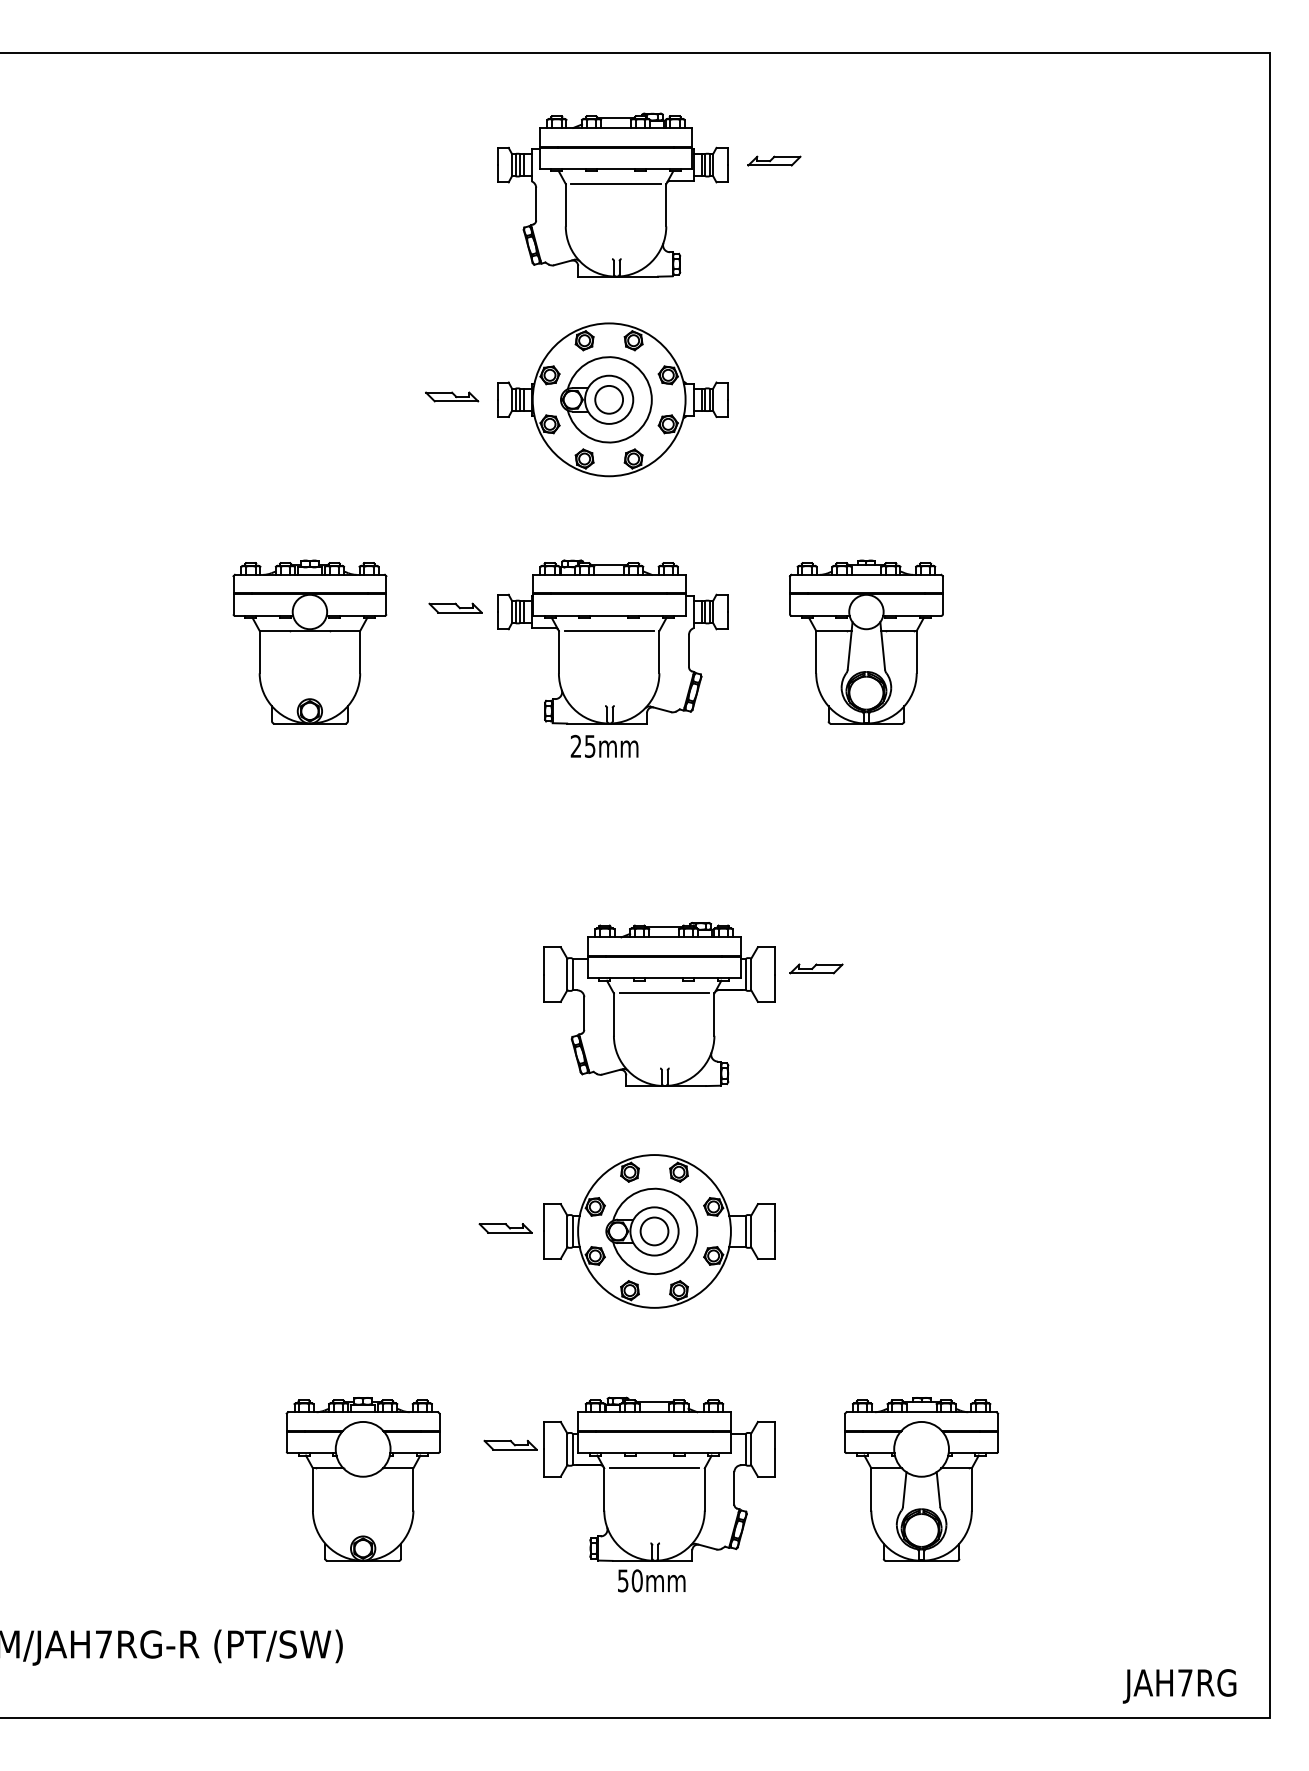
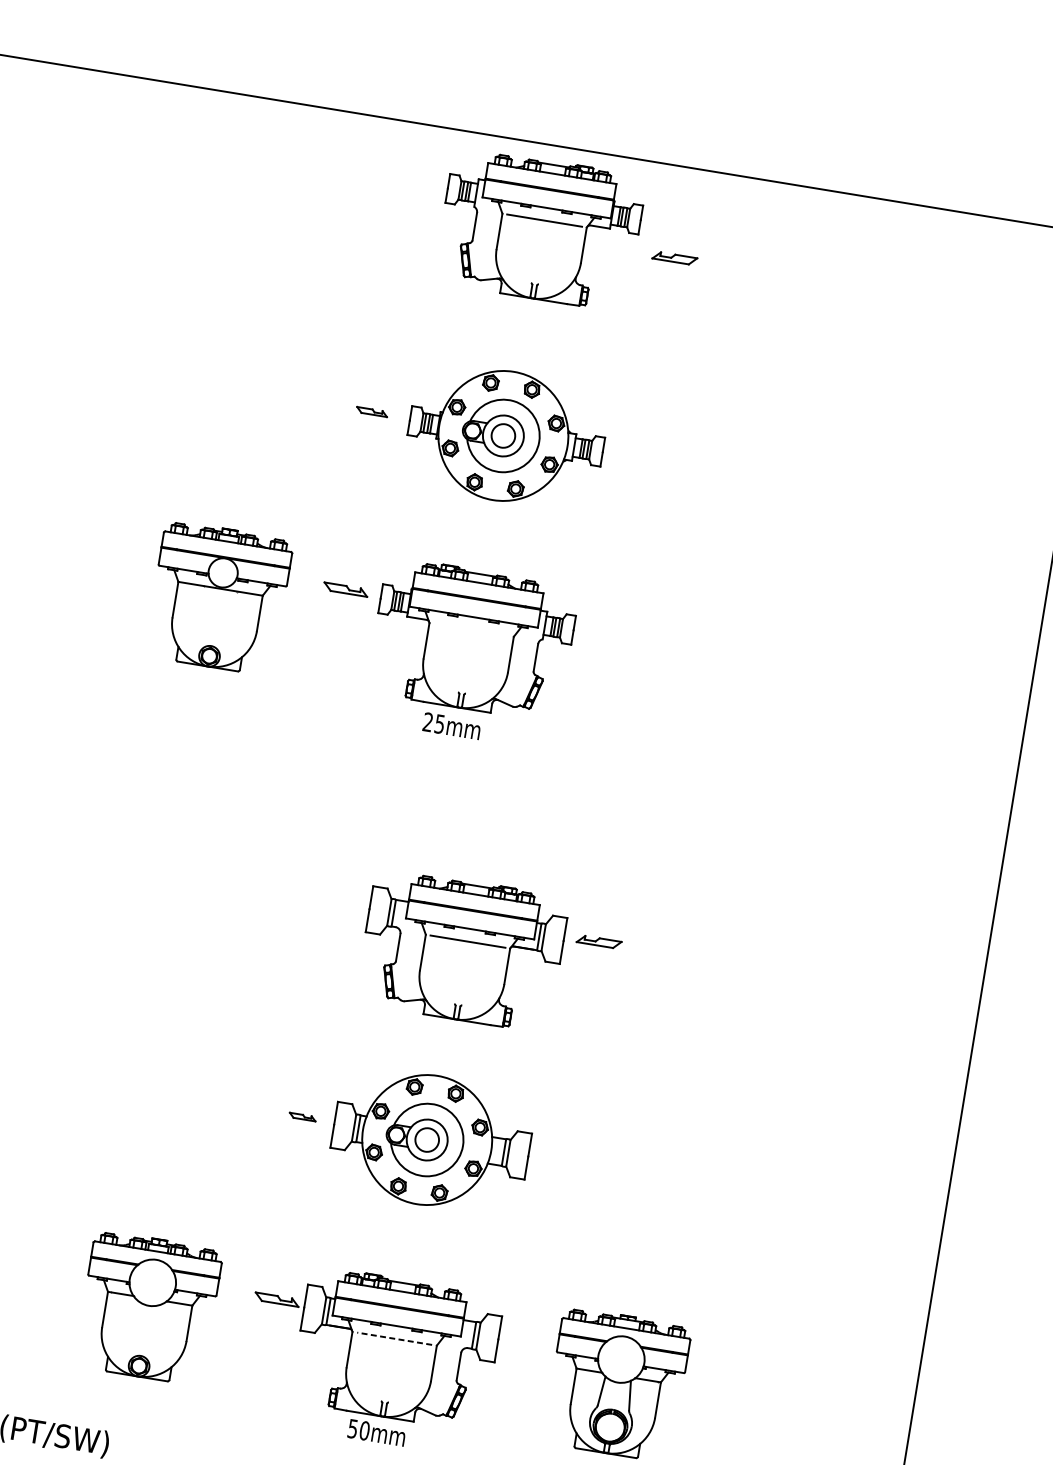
part: (612, 194) -> (540, 228), moved
part: (452, 396) -> (372, 411), size x0.7
line: (608, 630) -> (471, 629), removed
part: (866, 641) -> (686, 674), removed
part: (505, 1228) -> (302, 1117), size x0.6
line: (654, 1468) -> (394, 1338), solid -> dashed

